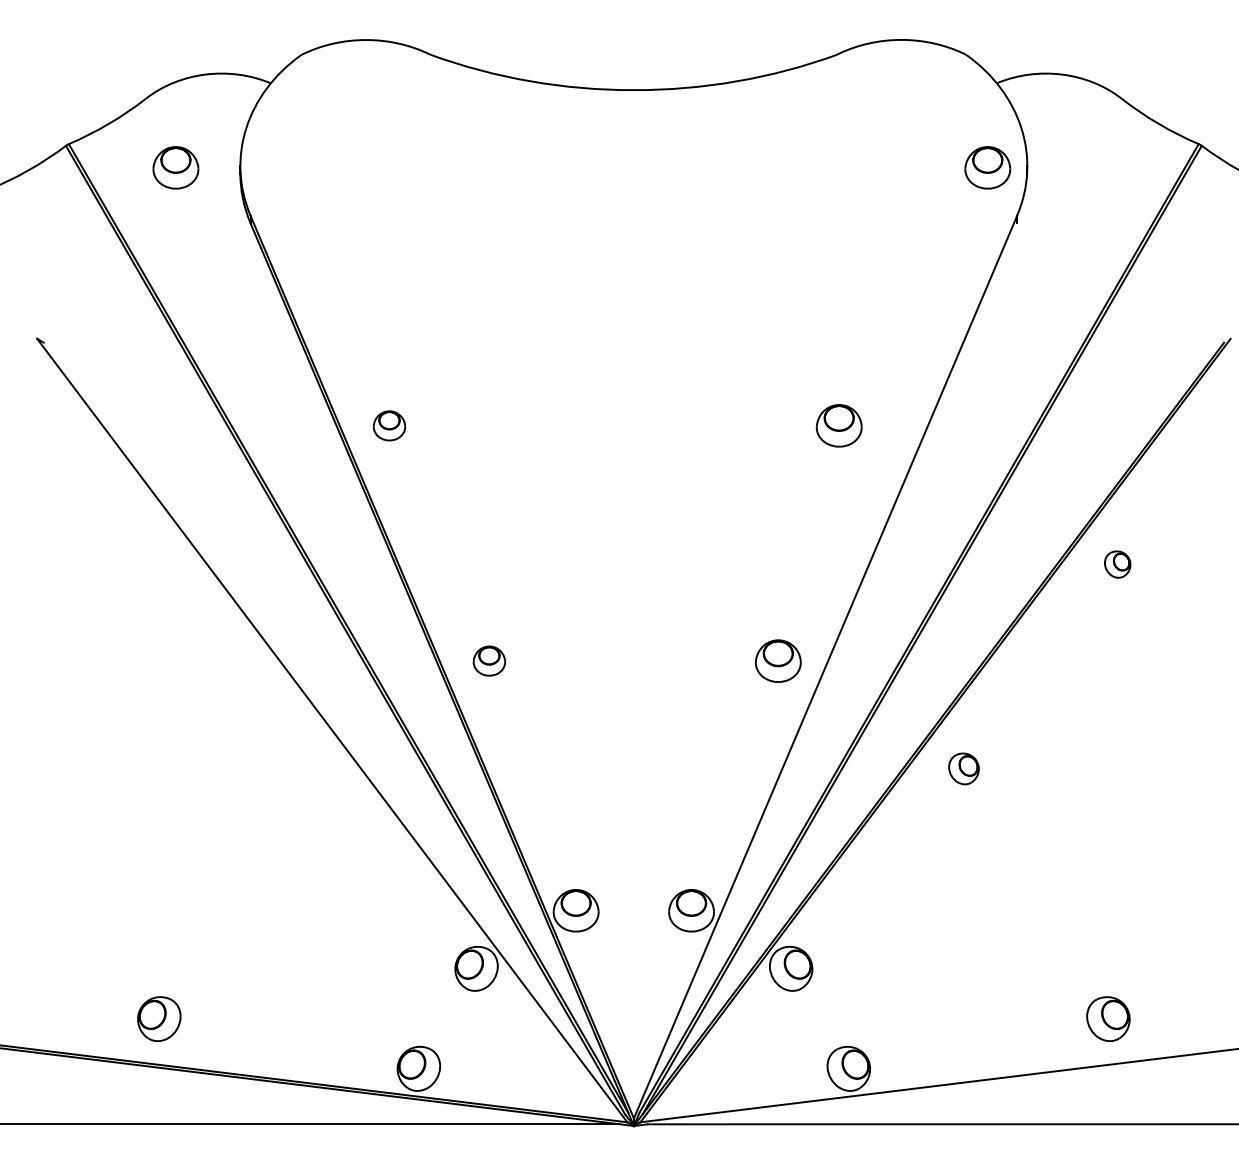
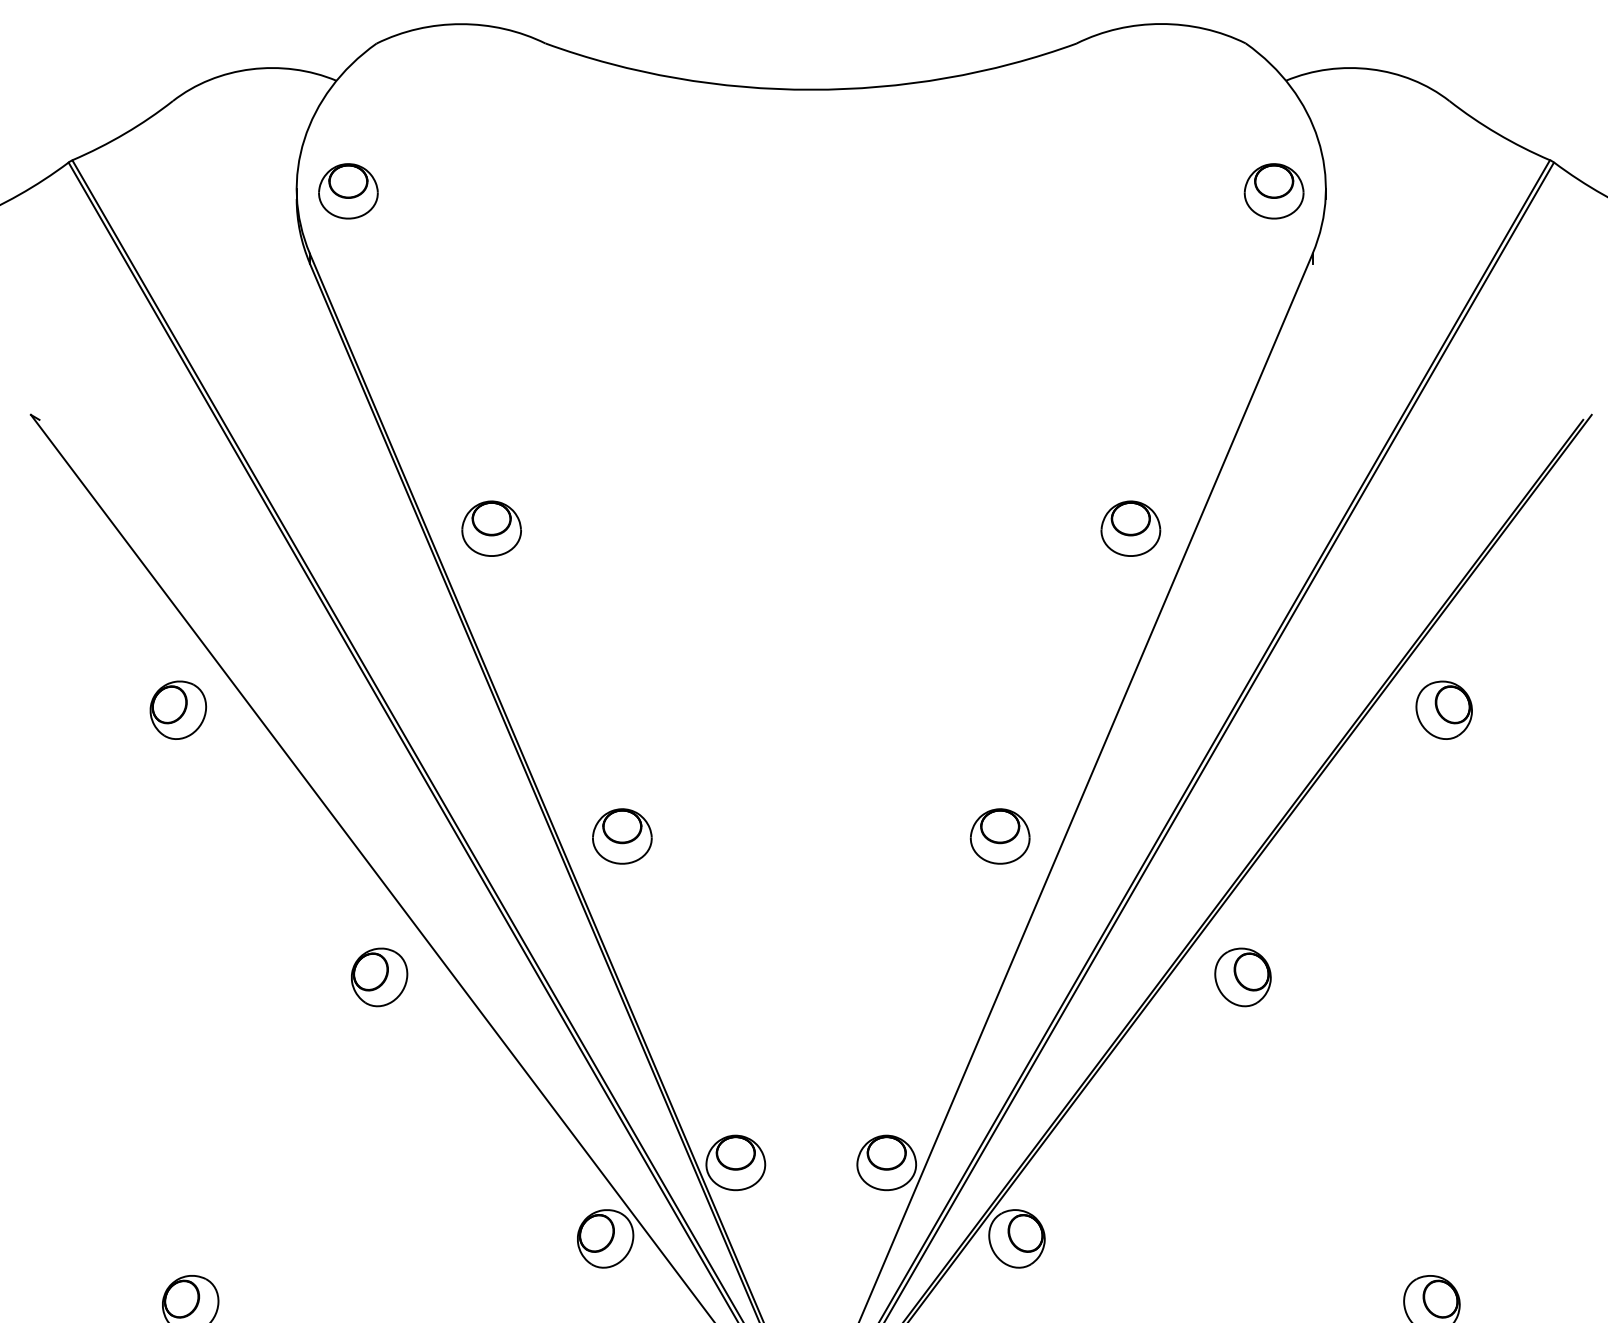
part: (175, 167) -> (347, 190), moved
part: (389, 425) -> (491, 528), size x1.43
part: (838, 425) -> (1129, 528), moved
part: (149, 564) -> (177, 710), added
part: (1117, 564) -> (1443, 710), size x1.67
part: (489, 660) -> (622, 835), size x1.43
part: (303, 768) -> (379, 976), added
part: (963, 768) -> (1242, 976), size x1.43

